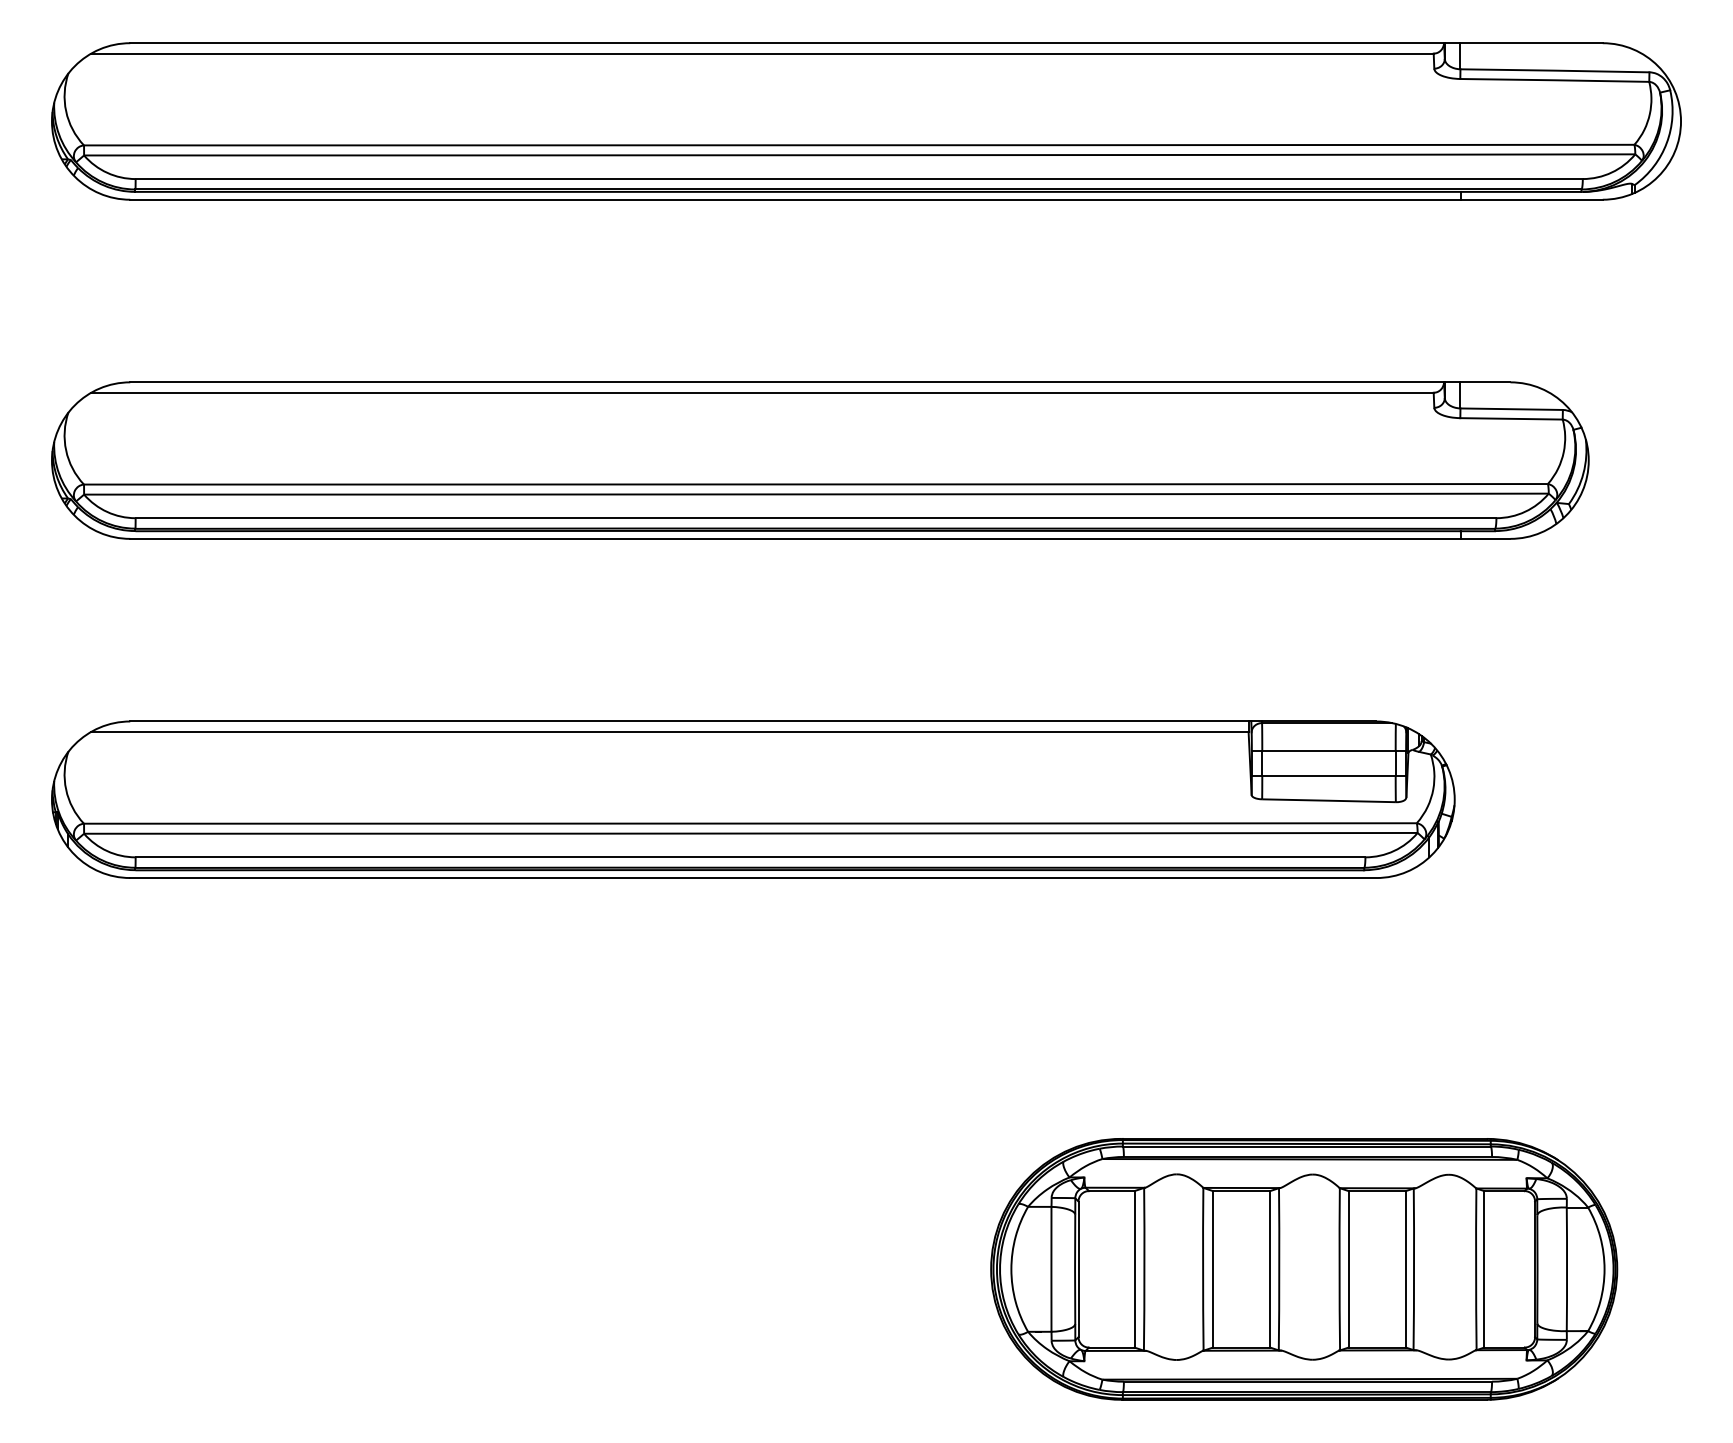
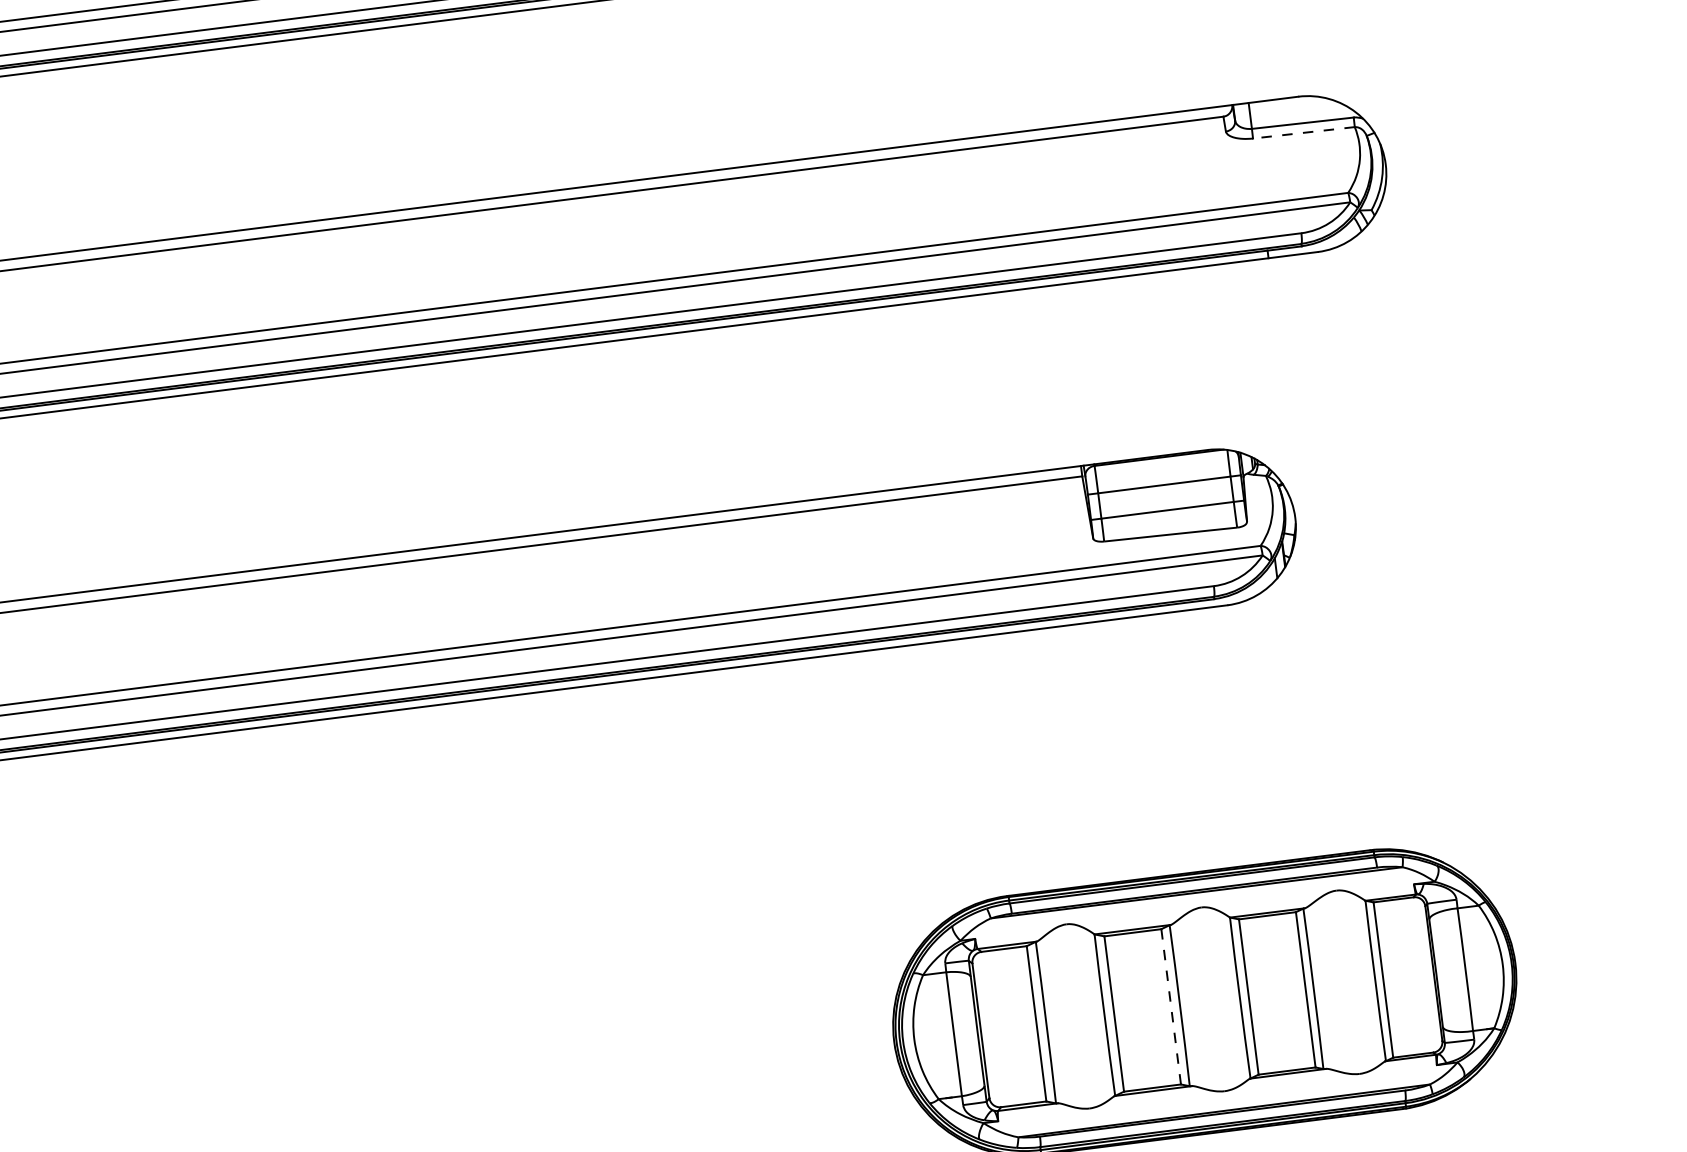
line: (1511, 418) -> (1303, 132), solid -> dashed
line: (1270, 1269) -> (1171, 1006), solid -> dashed

